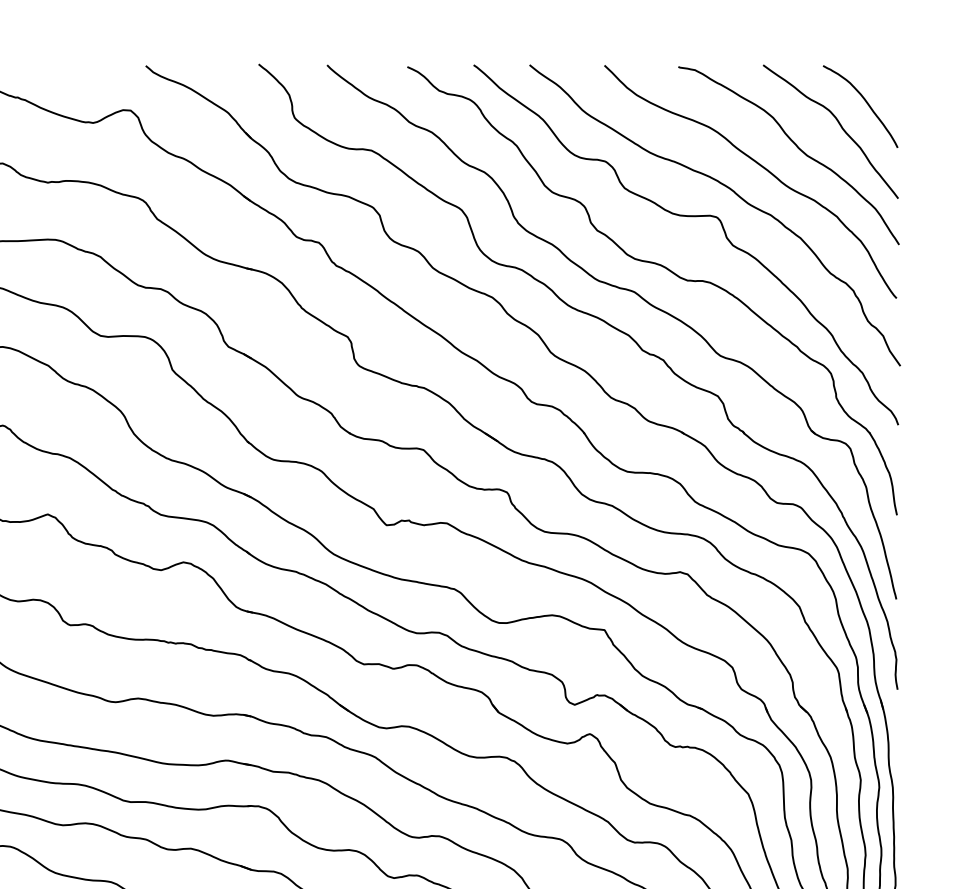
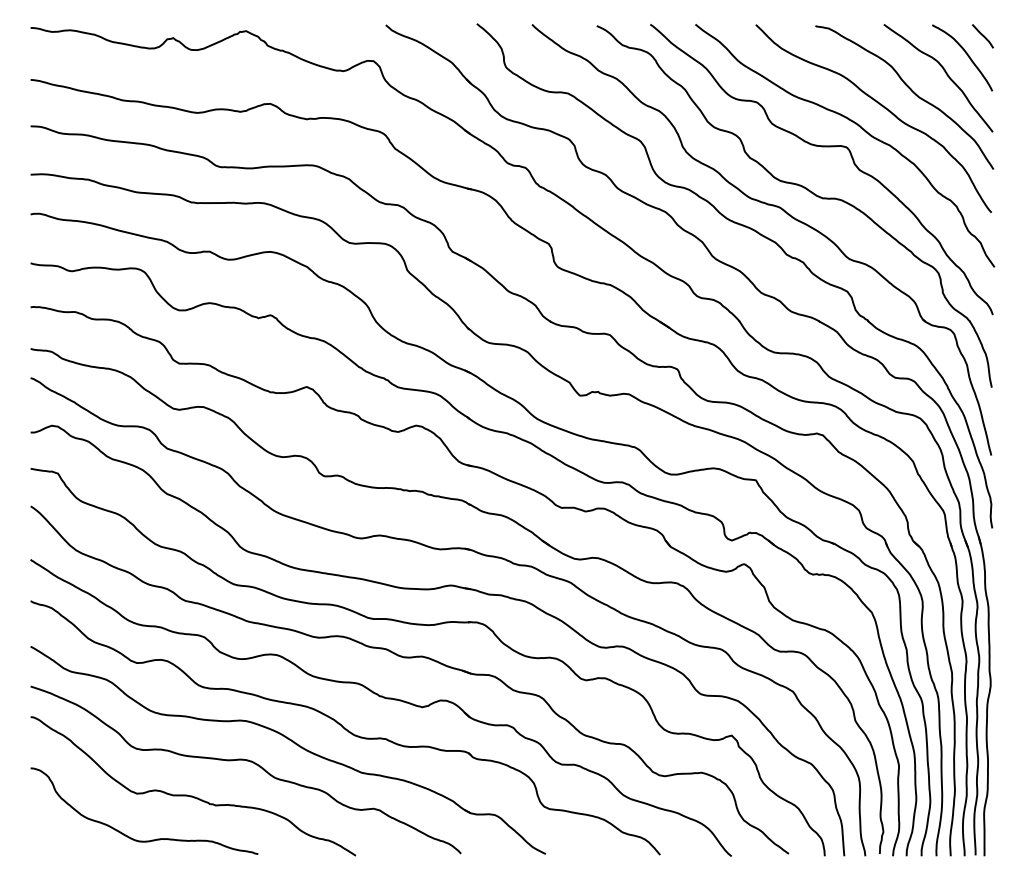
line: (885, 79) -> (982, 36), added

